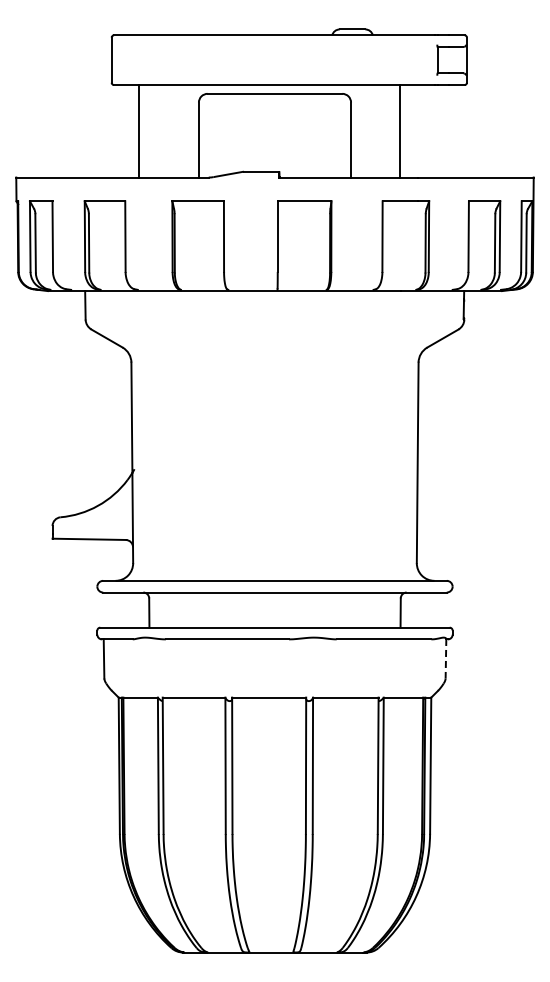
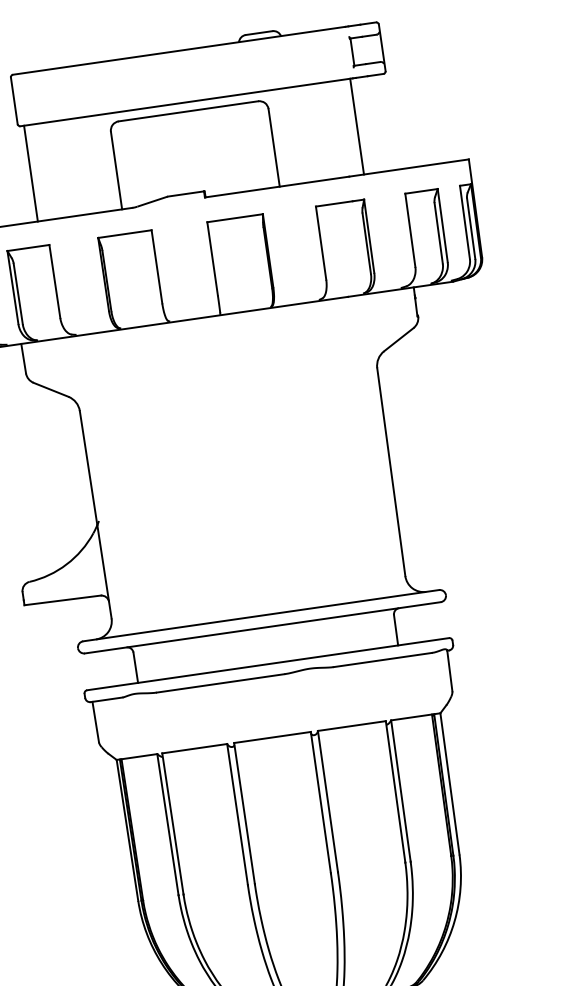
line: (138, 131) -> (30, 173), moved
line: (400, 131) -> (357, 126), moved
line: (445, 658) -> (449, 670), dashed -> solid

